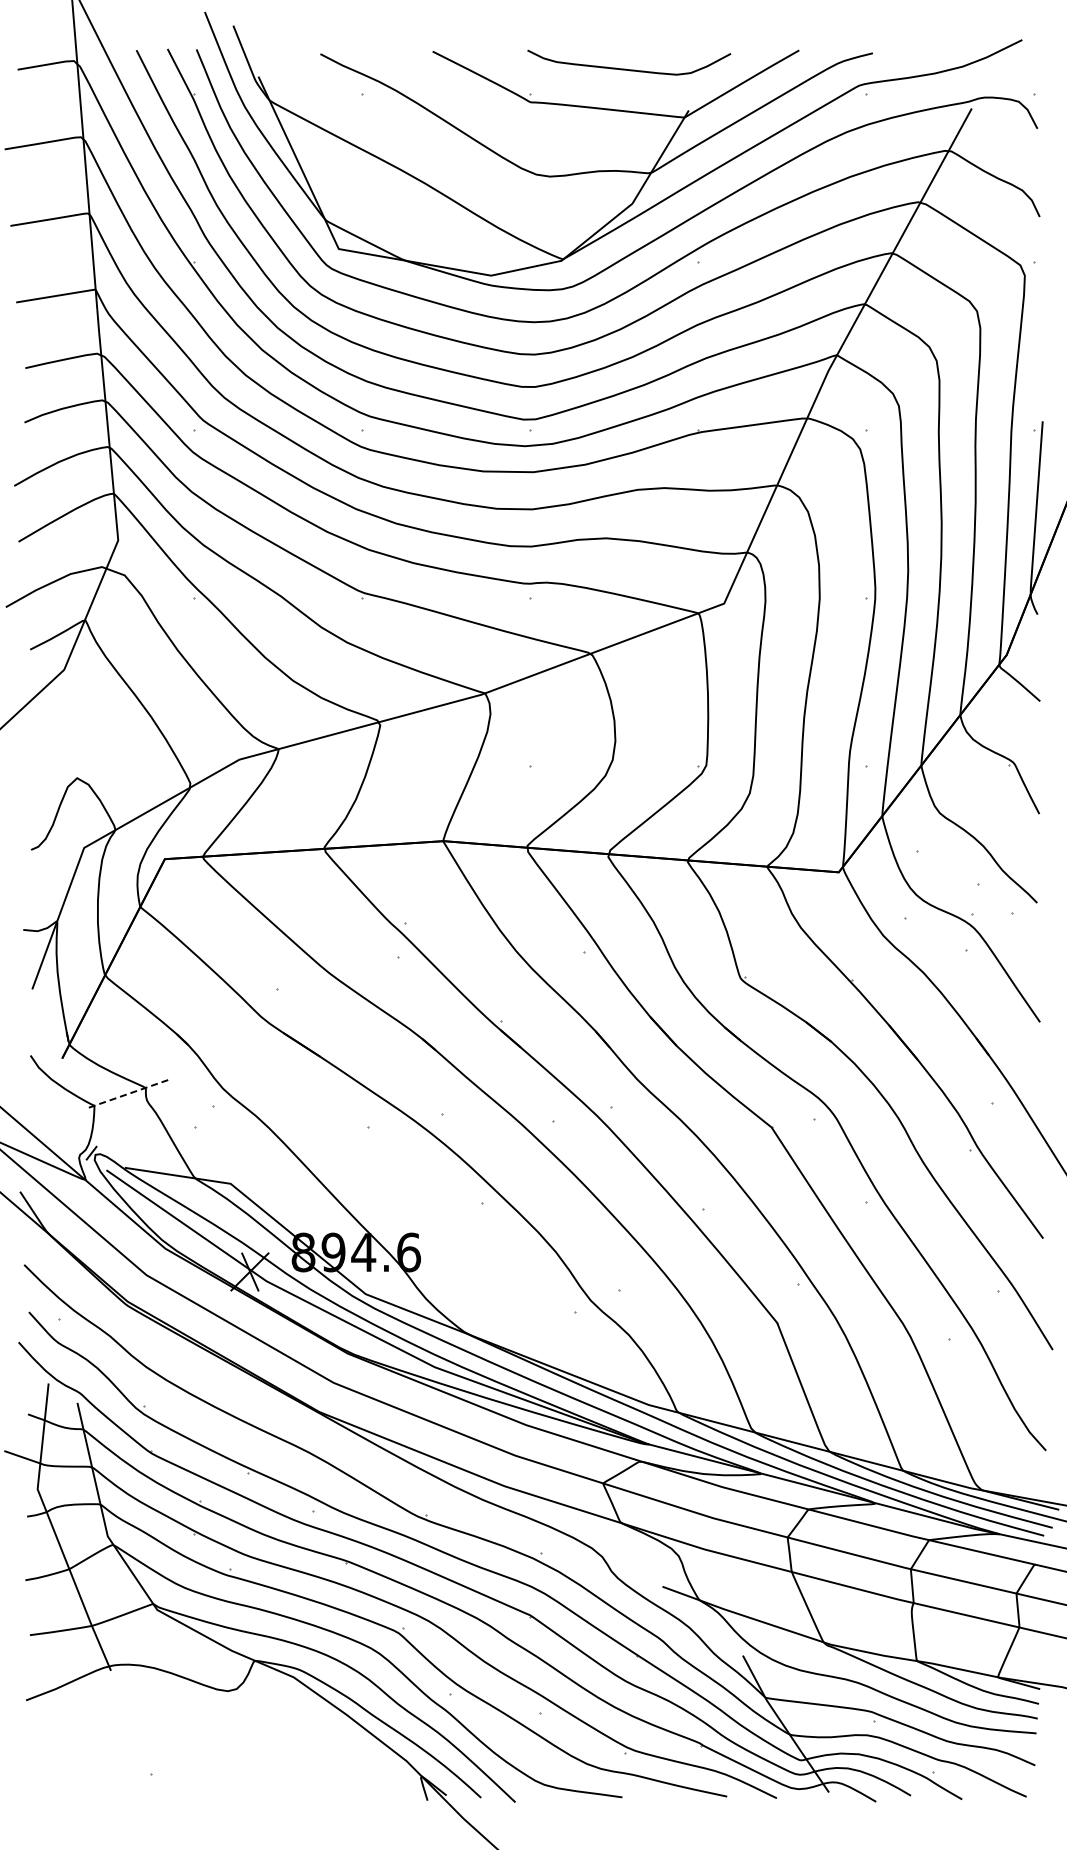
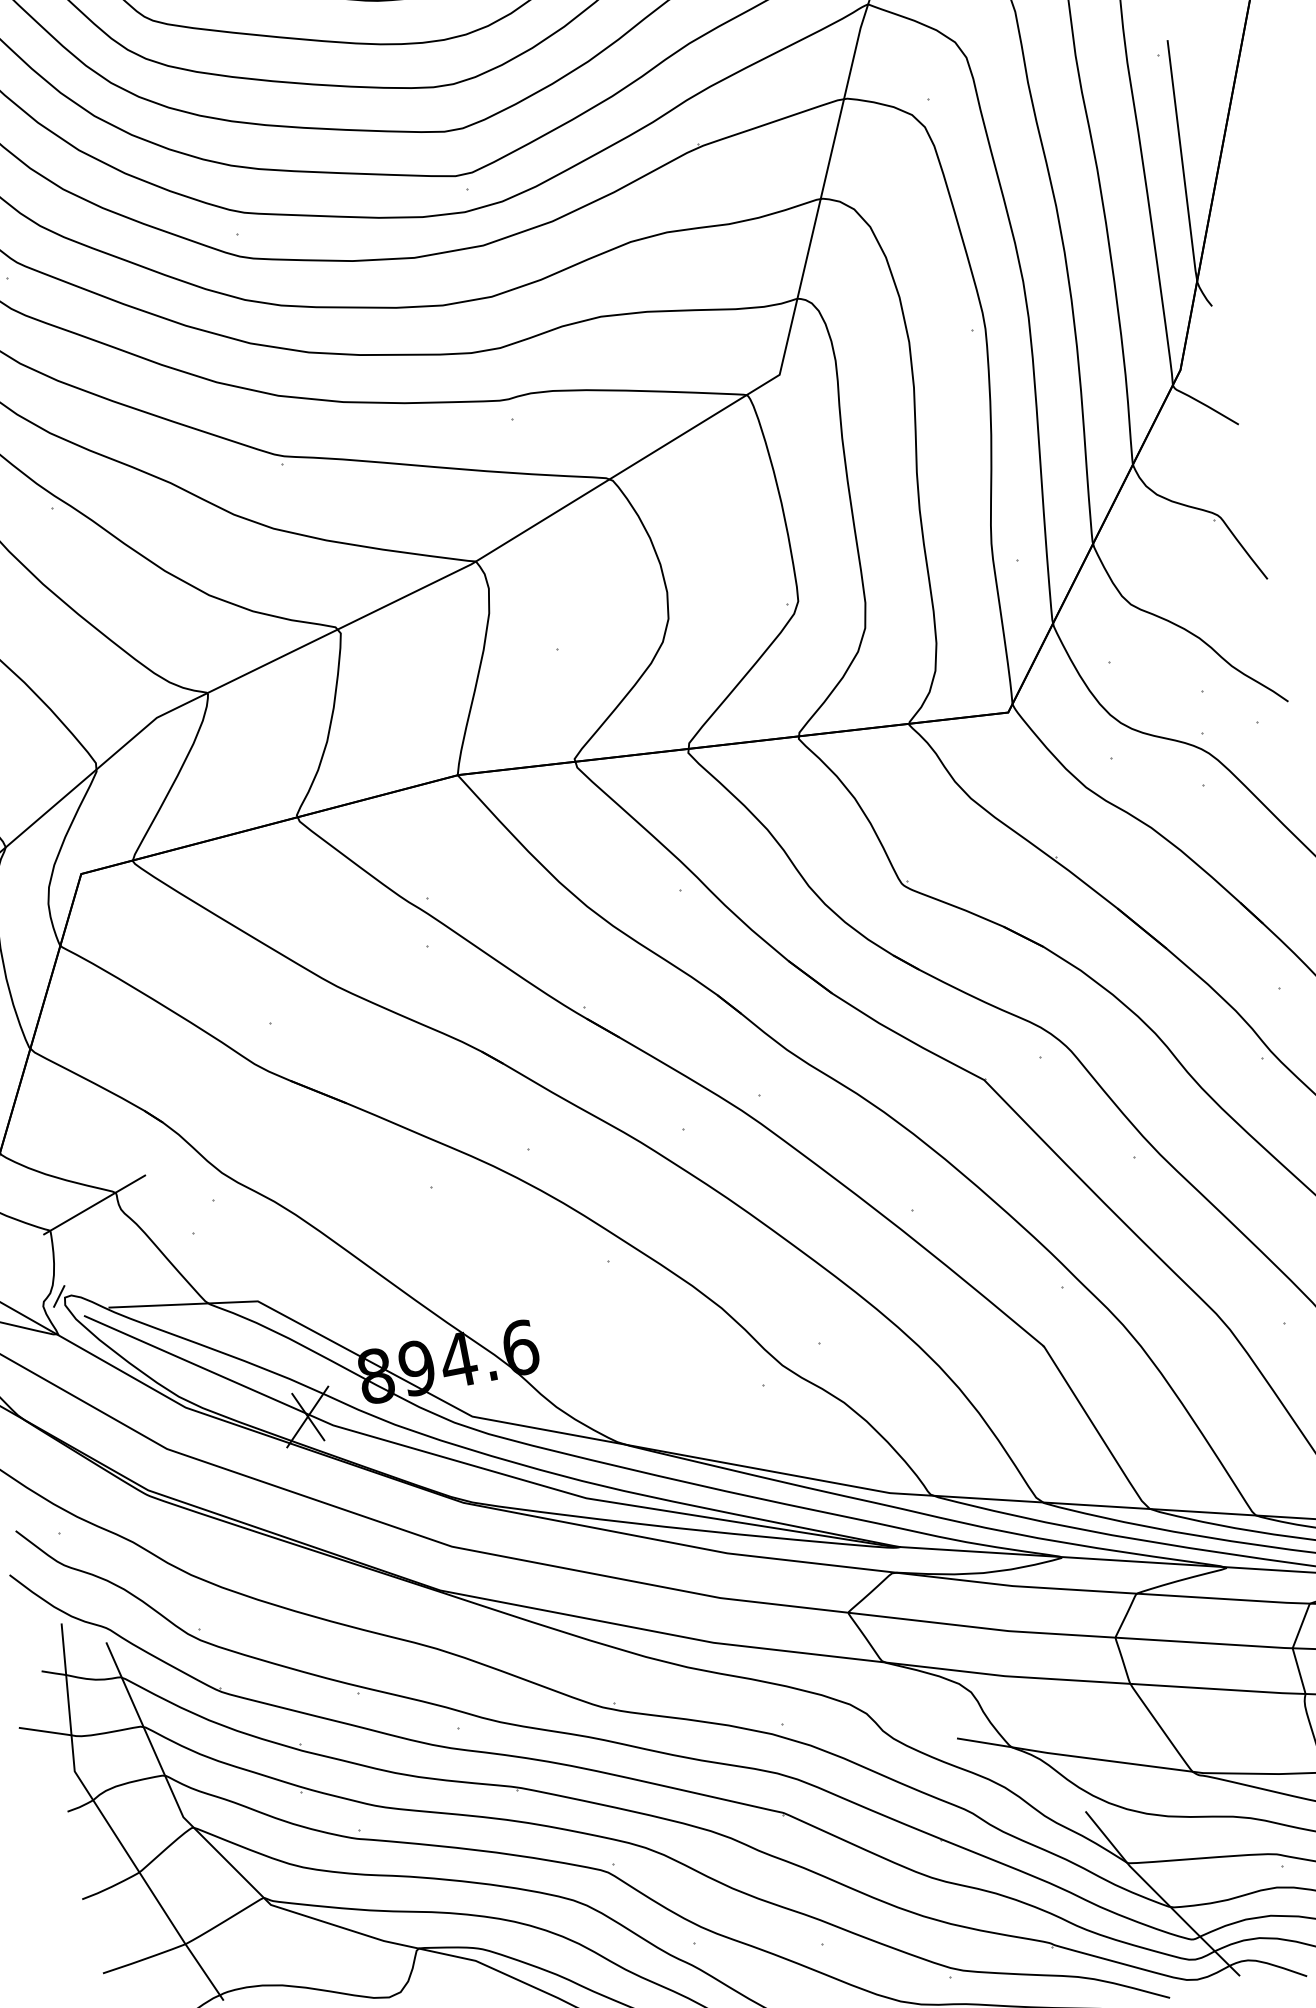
line: (129, 1093) -> (95, 1204), dashed -> solid

